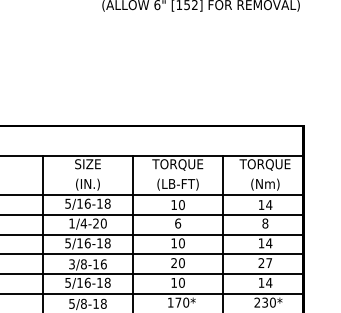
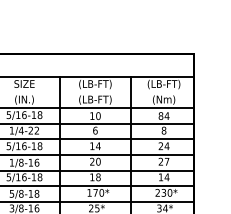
text: (177, 164) -> (94, 84), TORQUE -> (LB-FT)
text: (264, 164) -> (163, 84), TORQUE -> (LB-FT)
text: (261, 205) -> (161, 116), 14 -> 84
text: (103, 223) -> (36, 130), 1/4-20 -> 1/4-22
text: (181, 243) -> (98, 146), 10 -> 14
text: (261, 243) -> (161, 146), 14 -> 24
text: (71, 264) -> (11, 162), 3/8-16 -> 1/8-16
text: (181, 282) -> (98, 177), 10 -> 18

